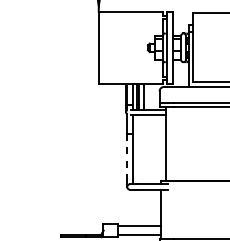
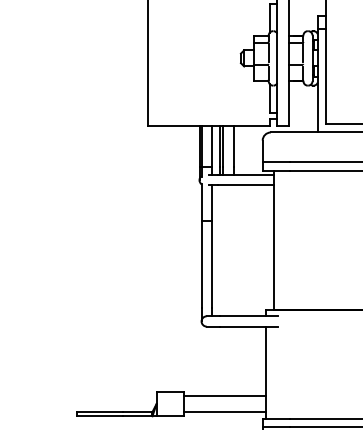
line: (127, 156) -> (202, 263), dashed -> solid

